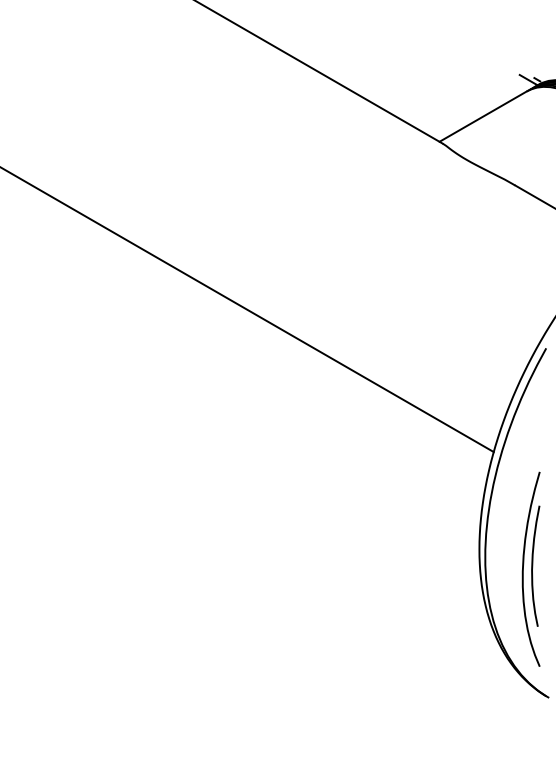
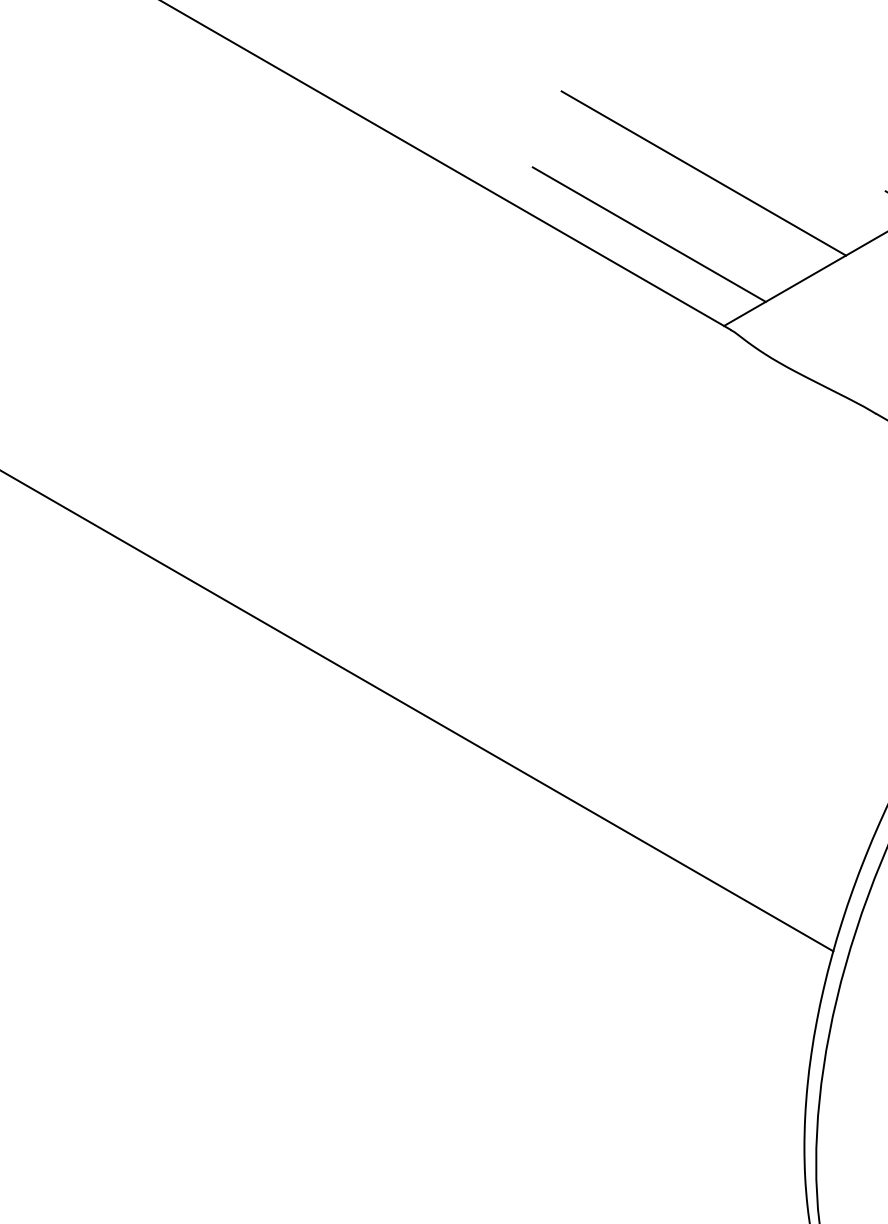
line: (429, 65) -> (703, 172), added
line: (402, 96) -> (649, 234), added

